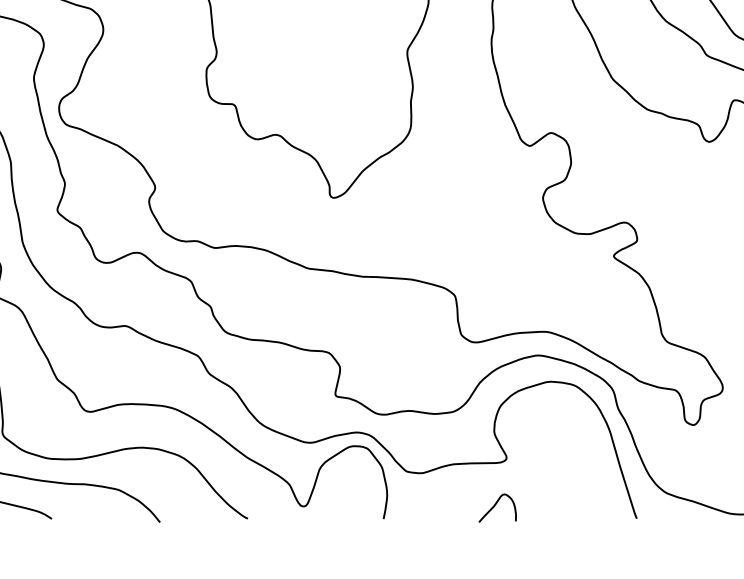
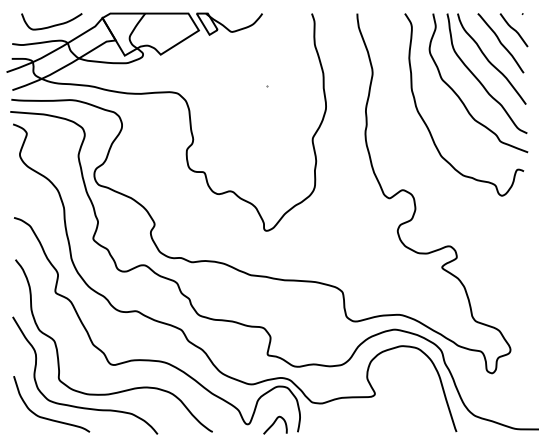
curve: (496, 505) -> (274, 423), moved

